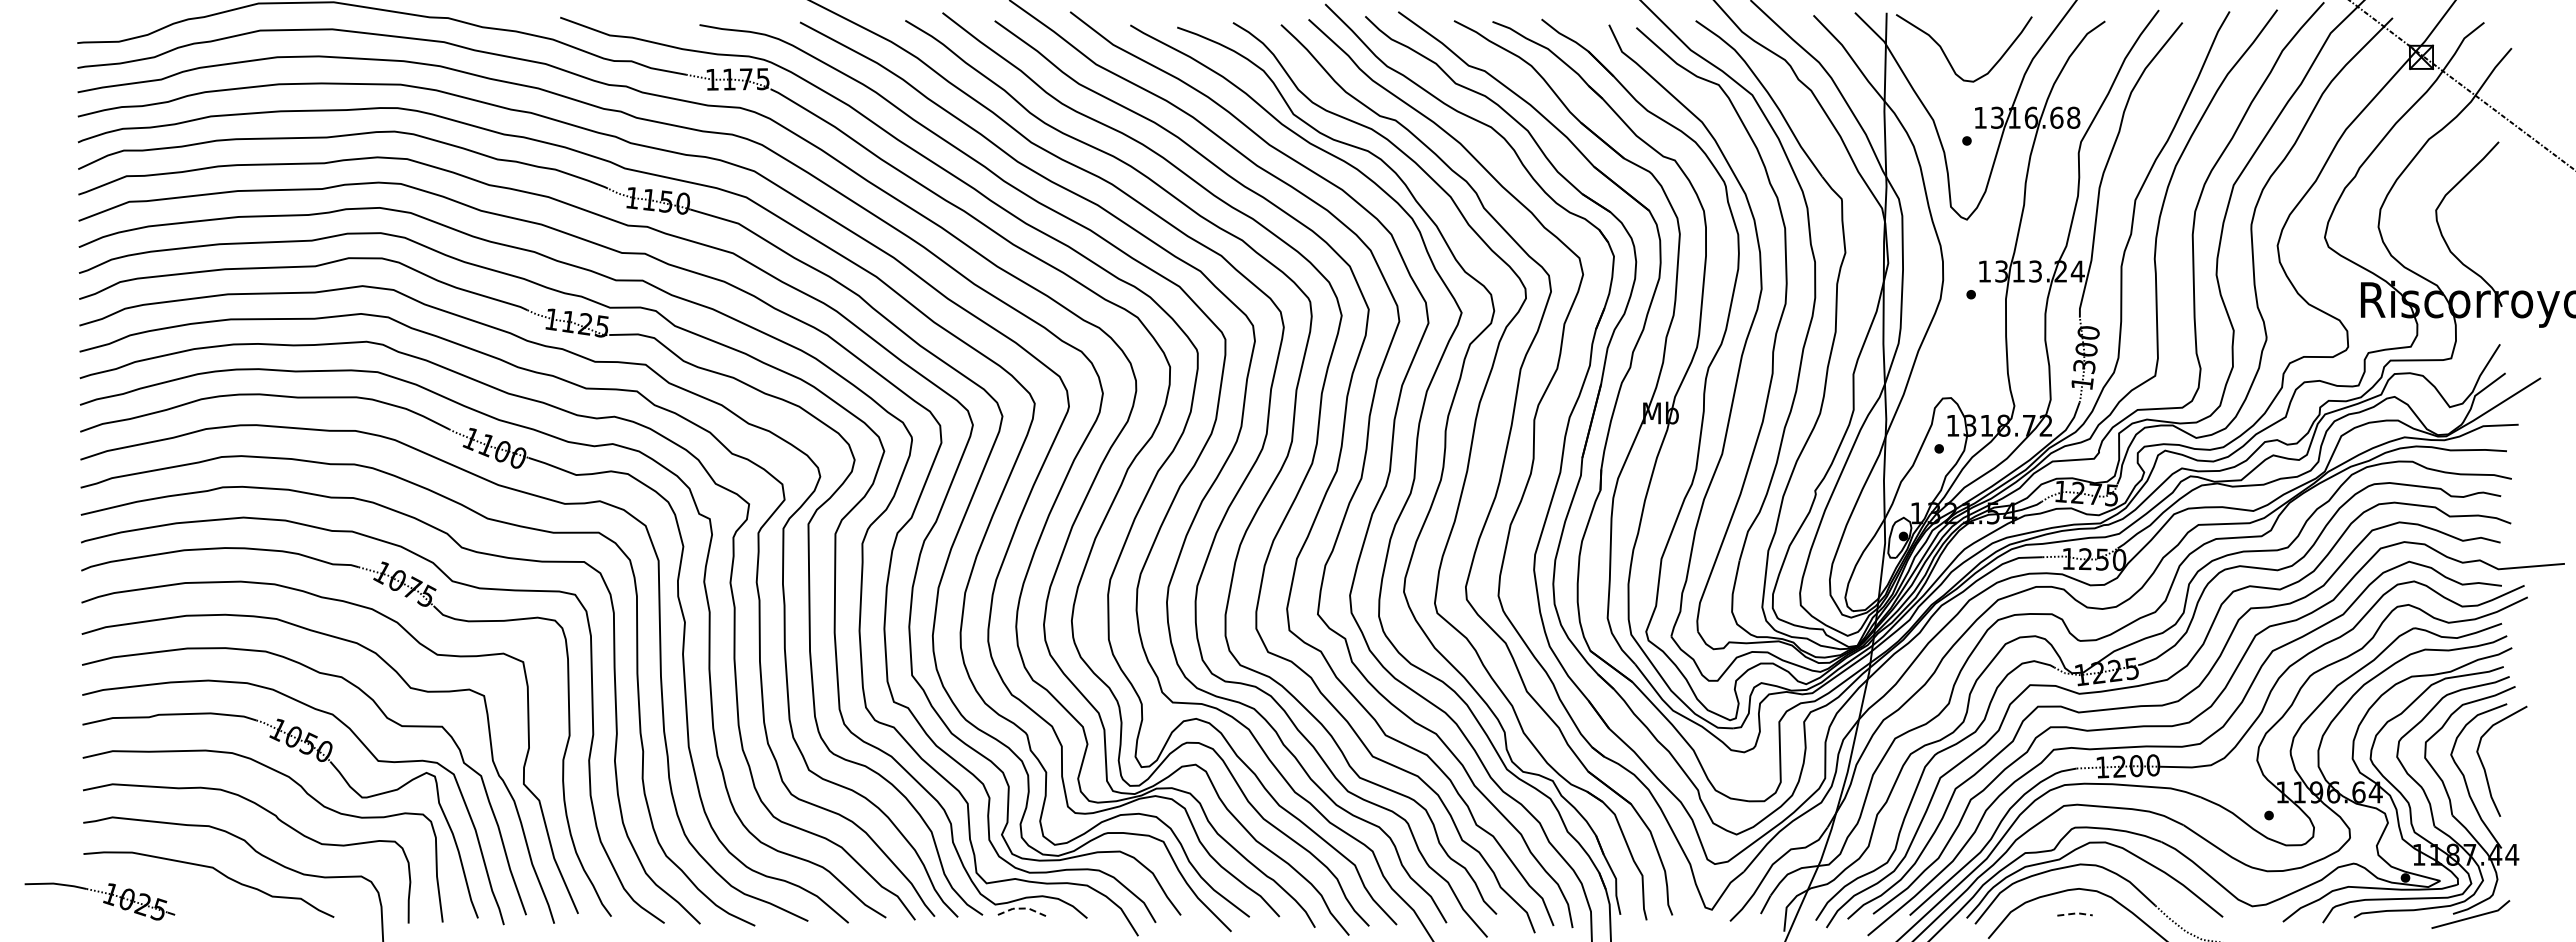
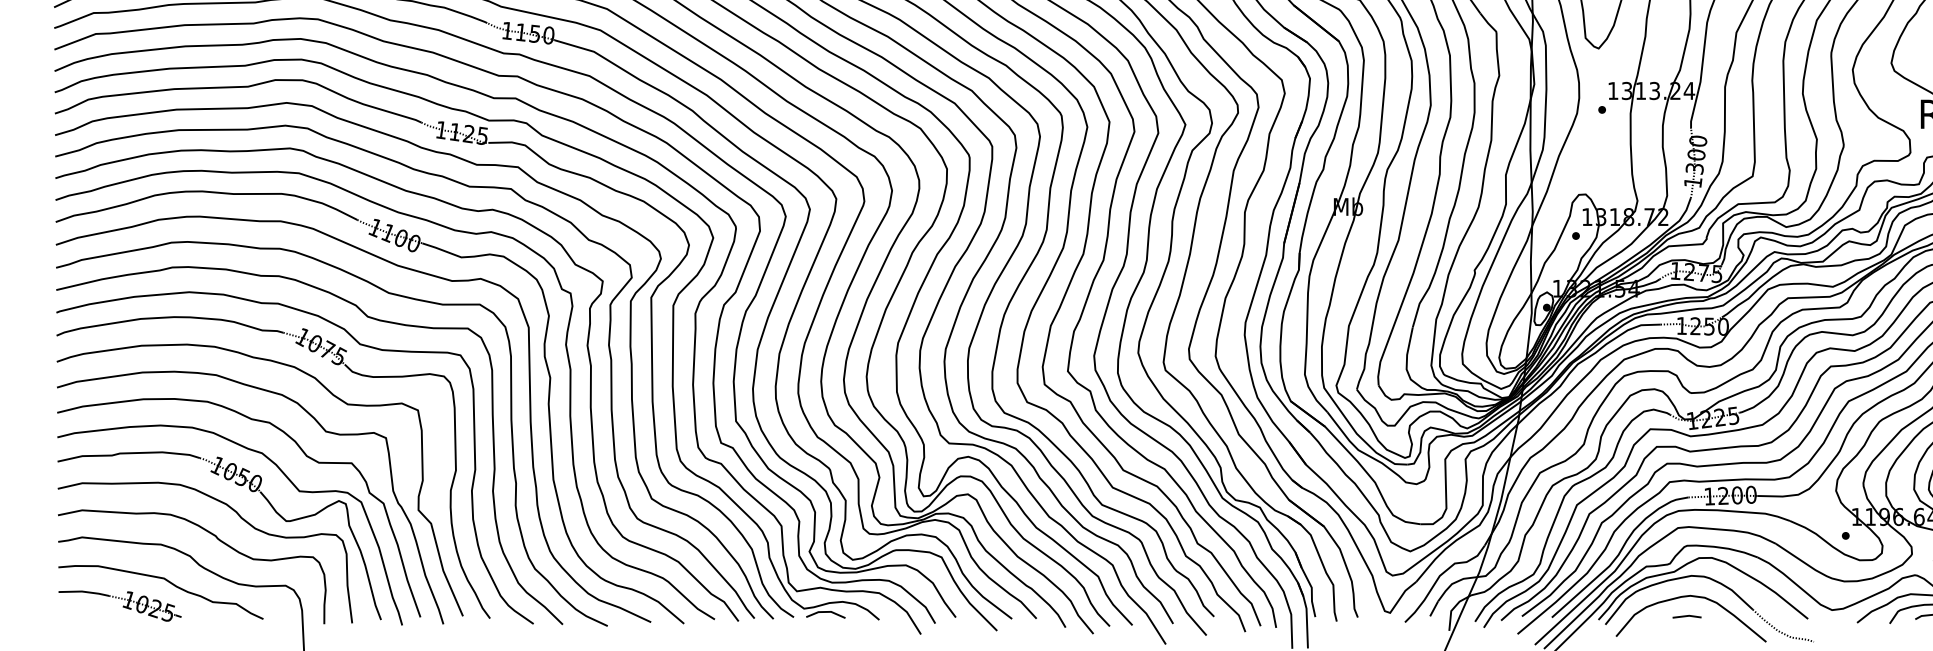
part: (99, 901) -> (119, 606), moved
line: (1022, 908) -> (826, 611), dashed -> solid
line: (2075, 913) -> (1687, 615), dashed -> solid

